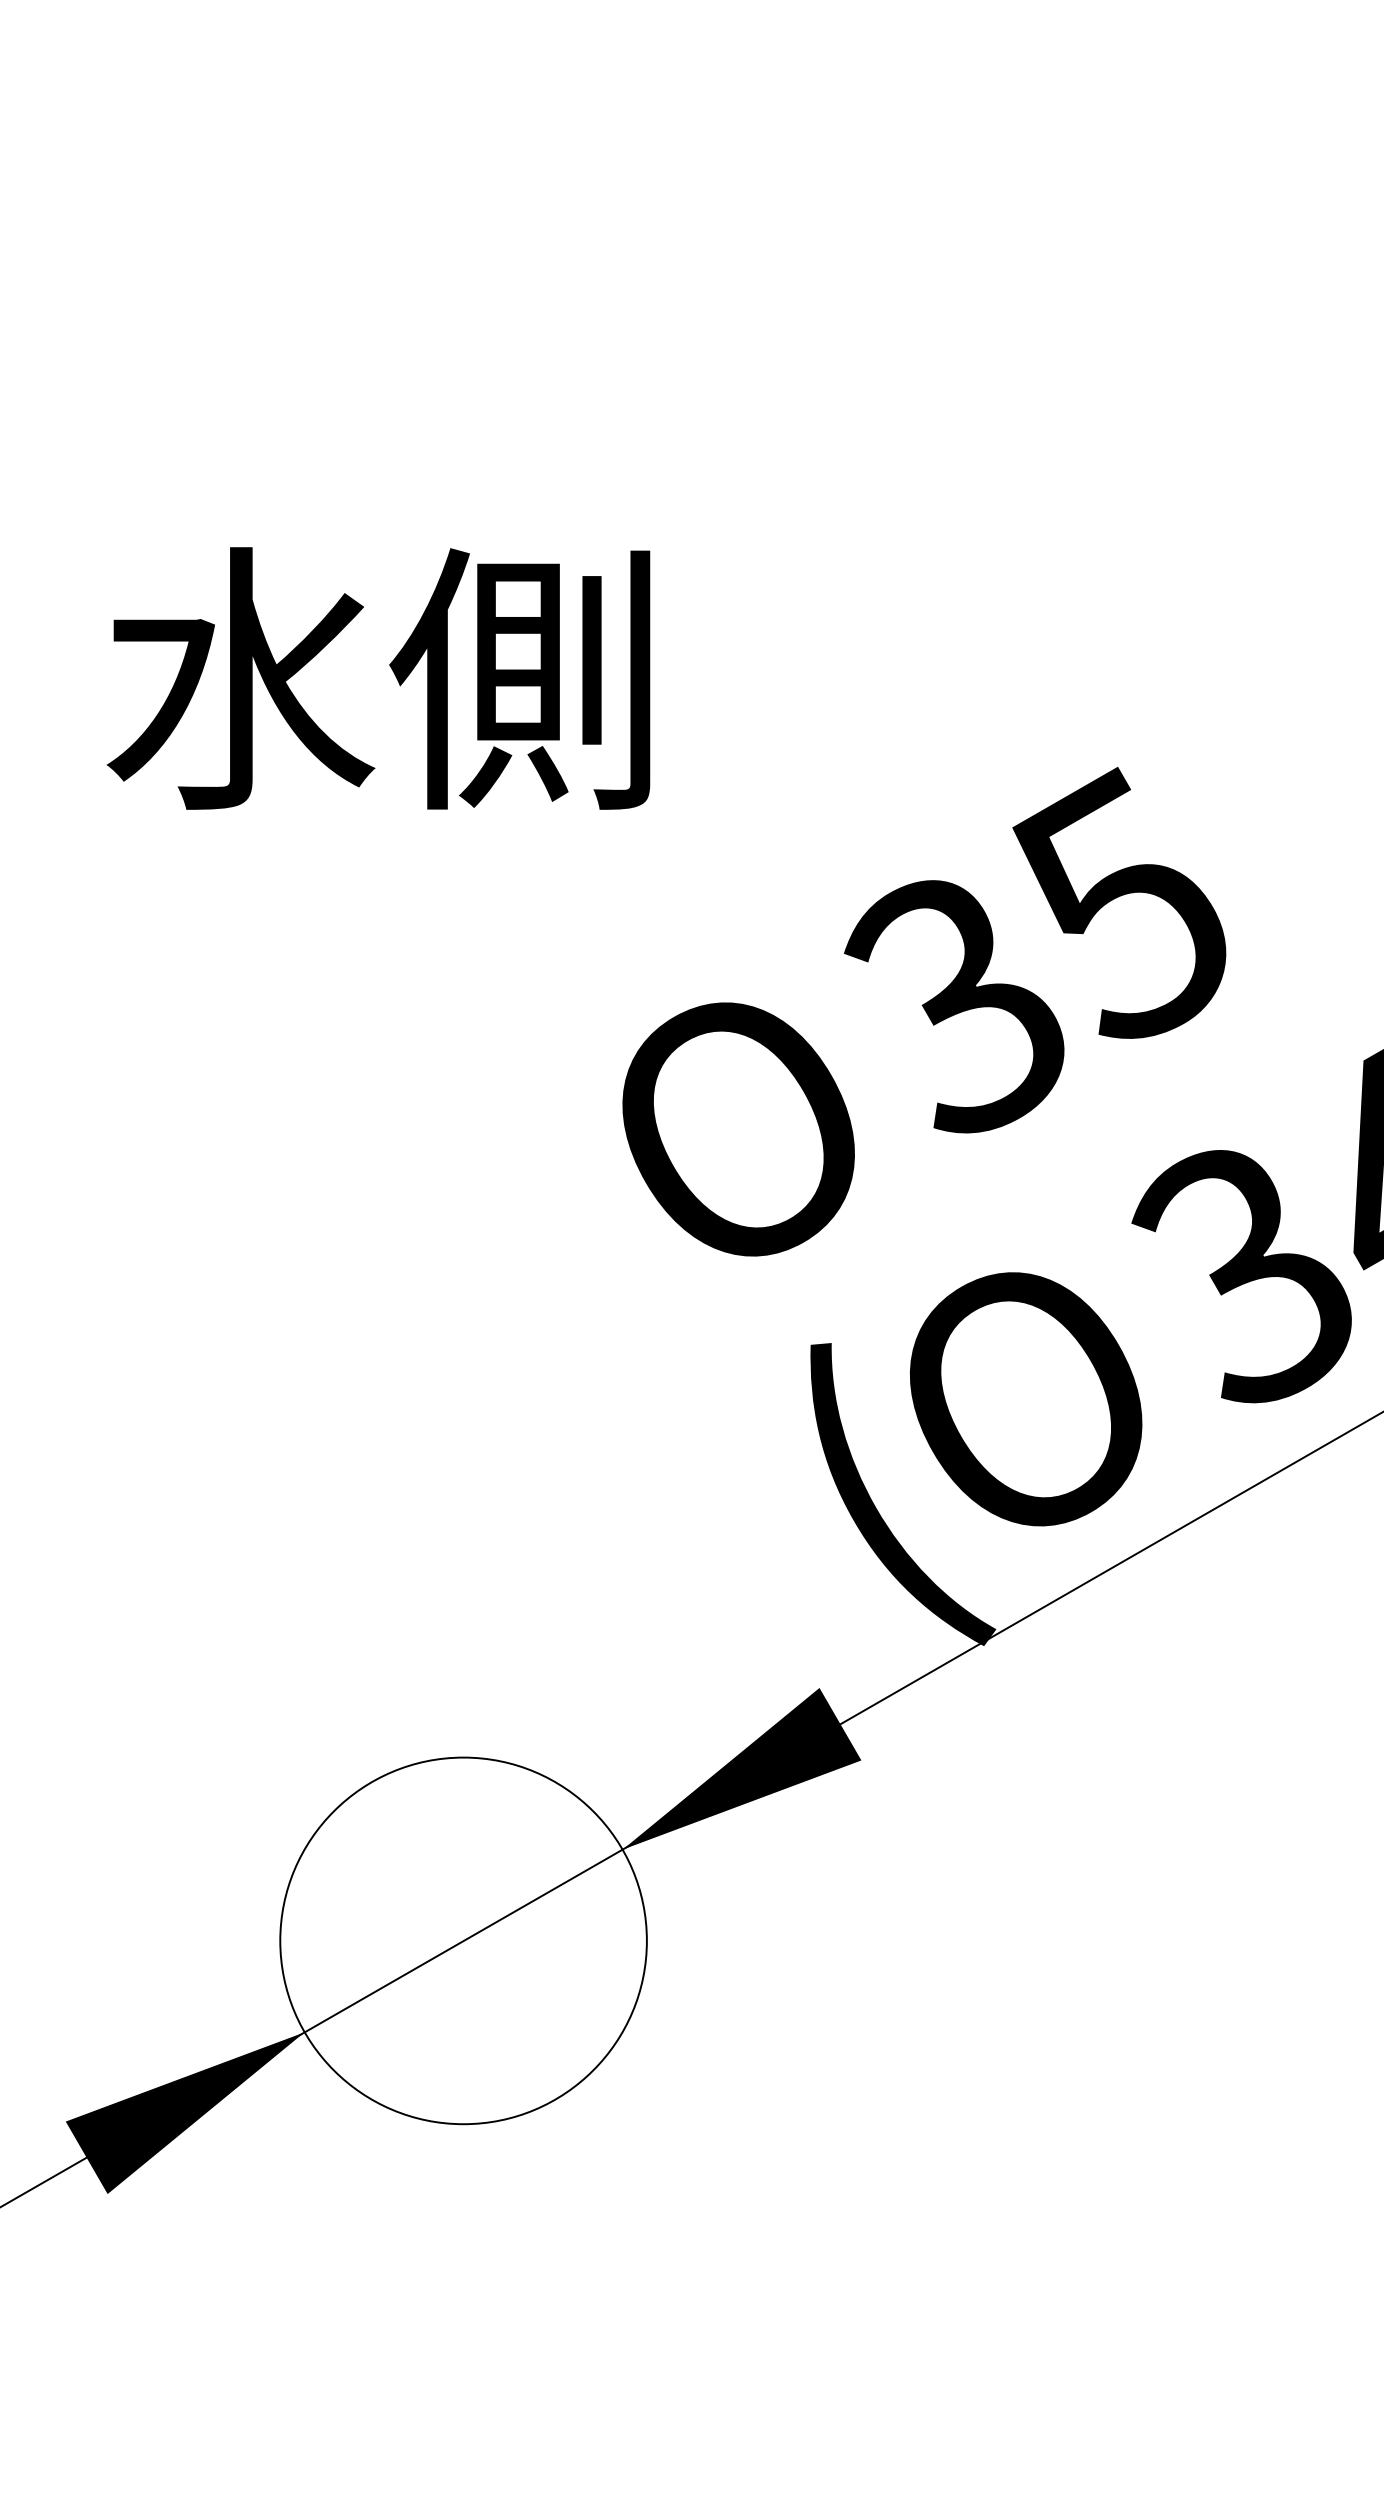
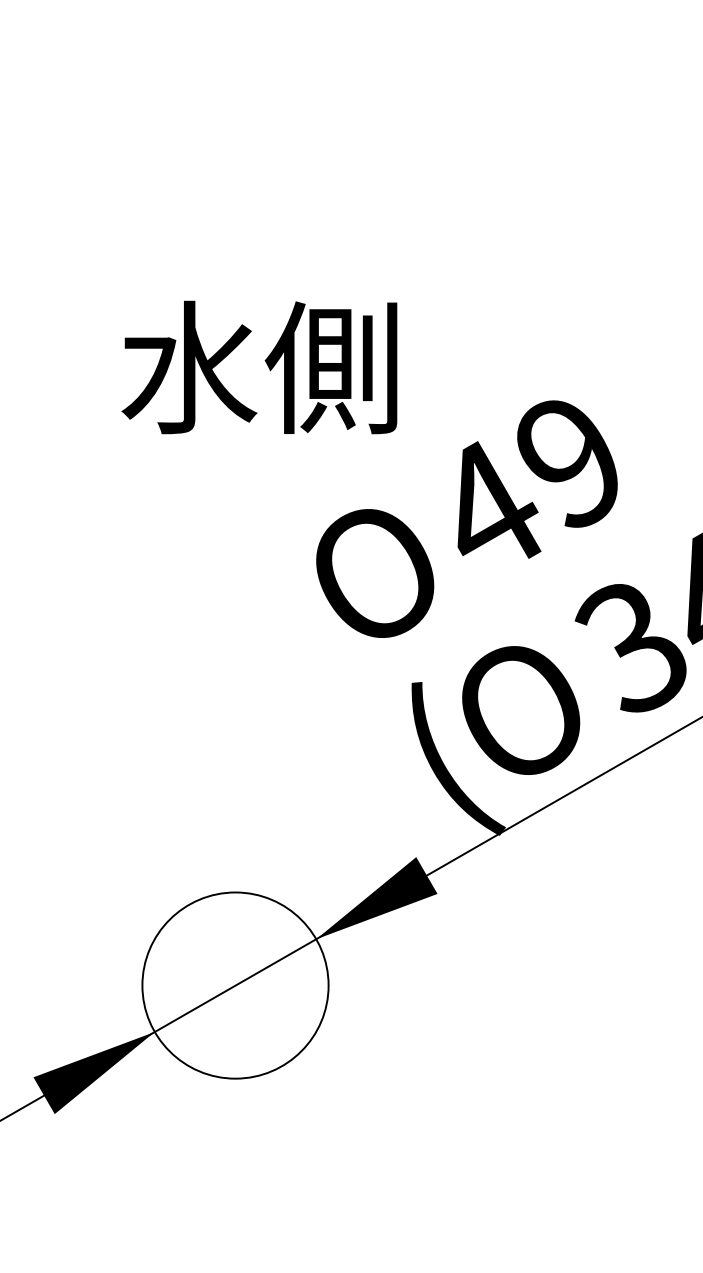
text: (378, 678) -> (259, 367), moved
text: (1034, 950) -> (525, 482), 35 -> 49

